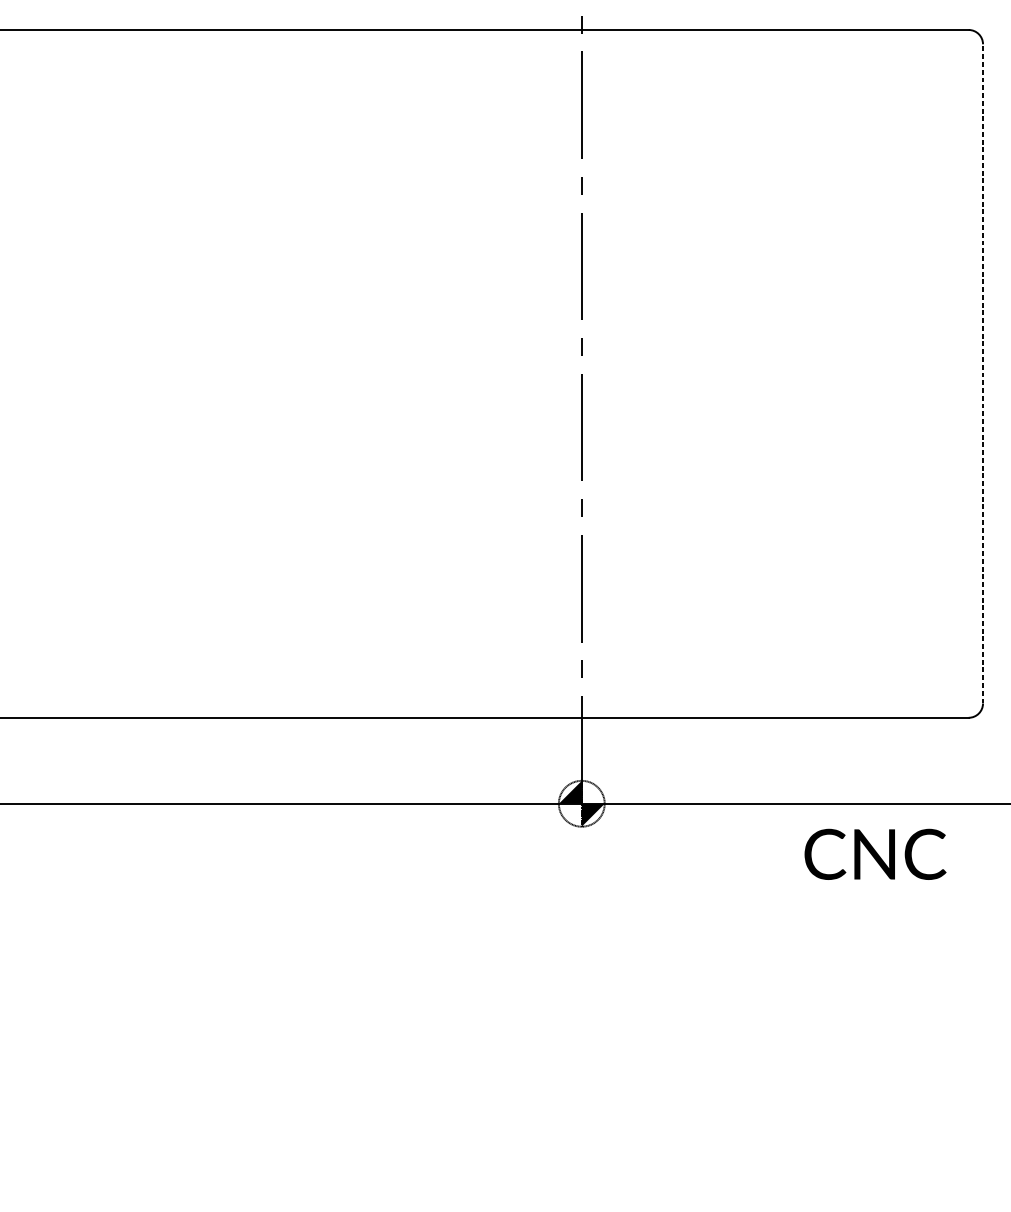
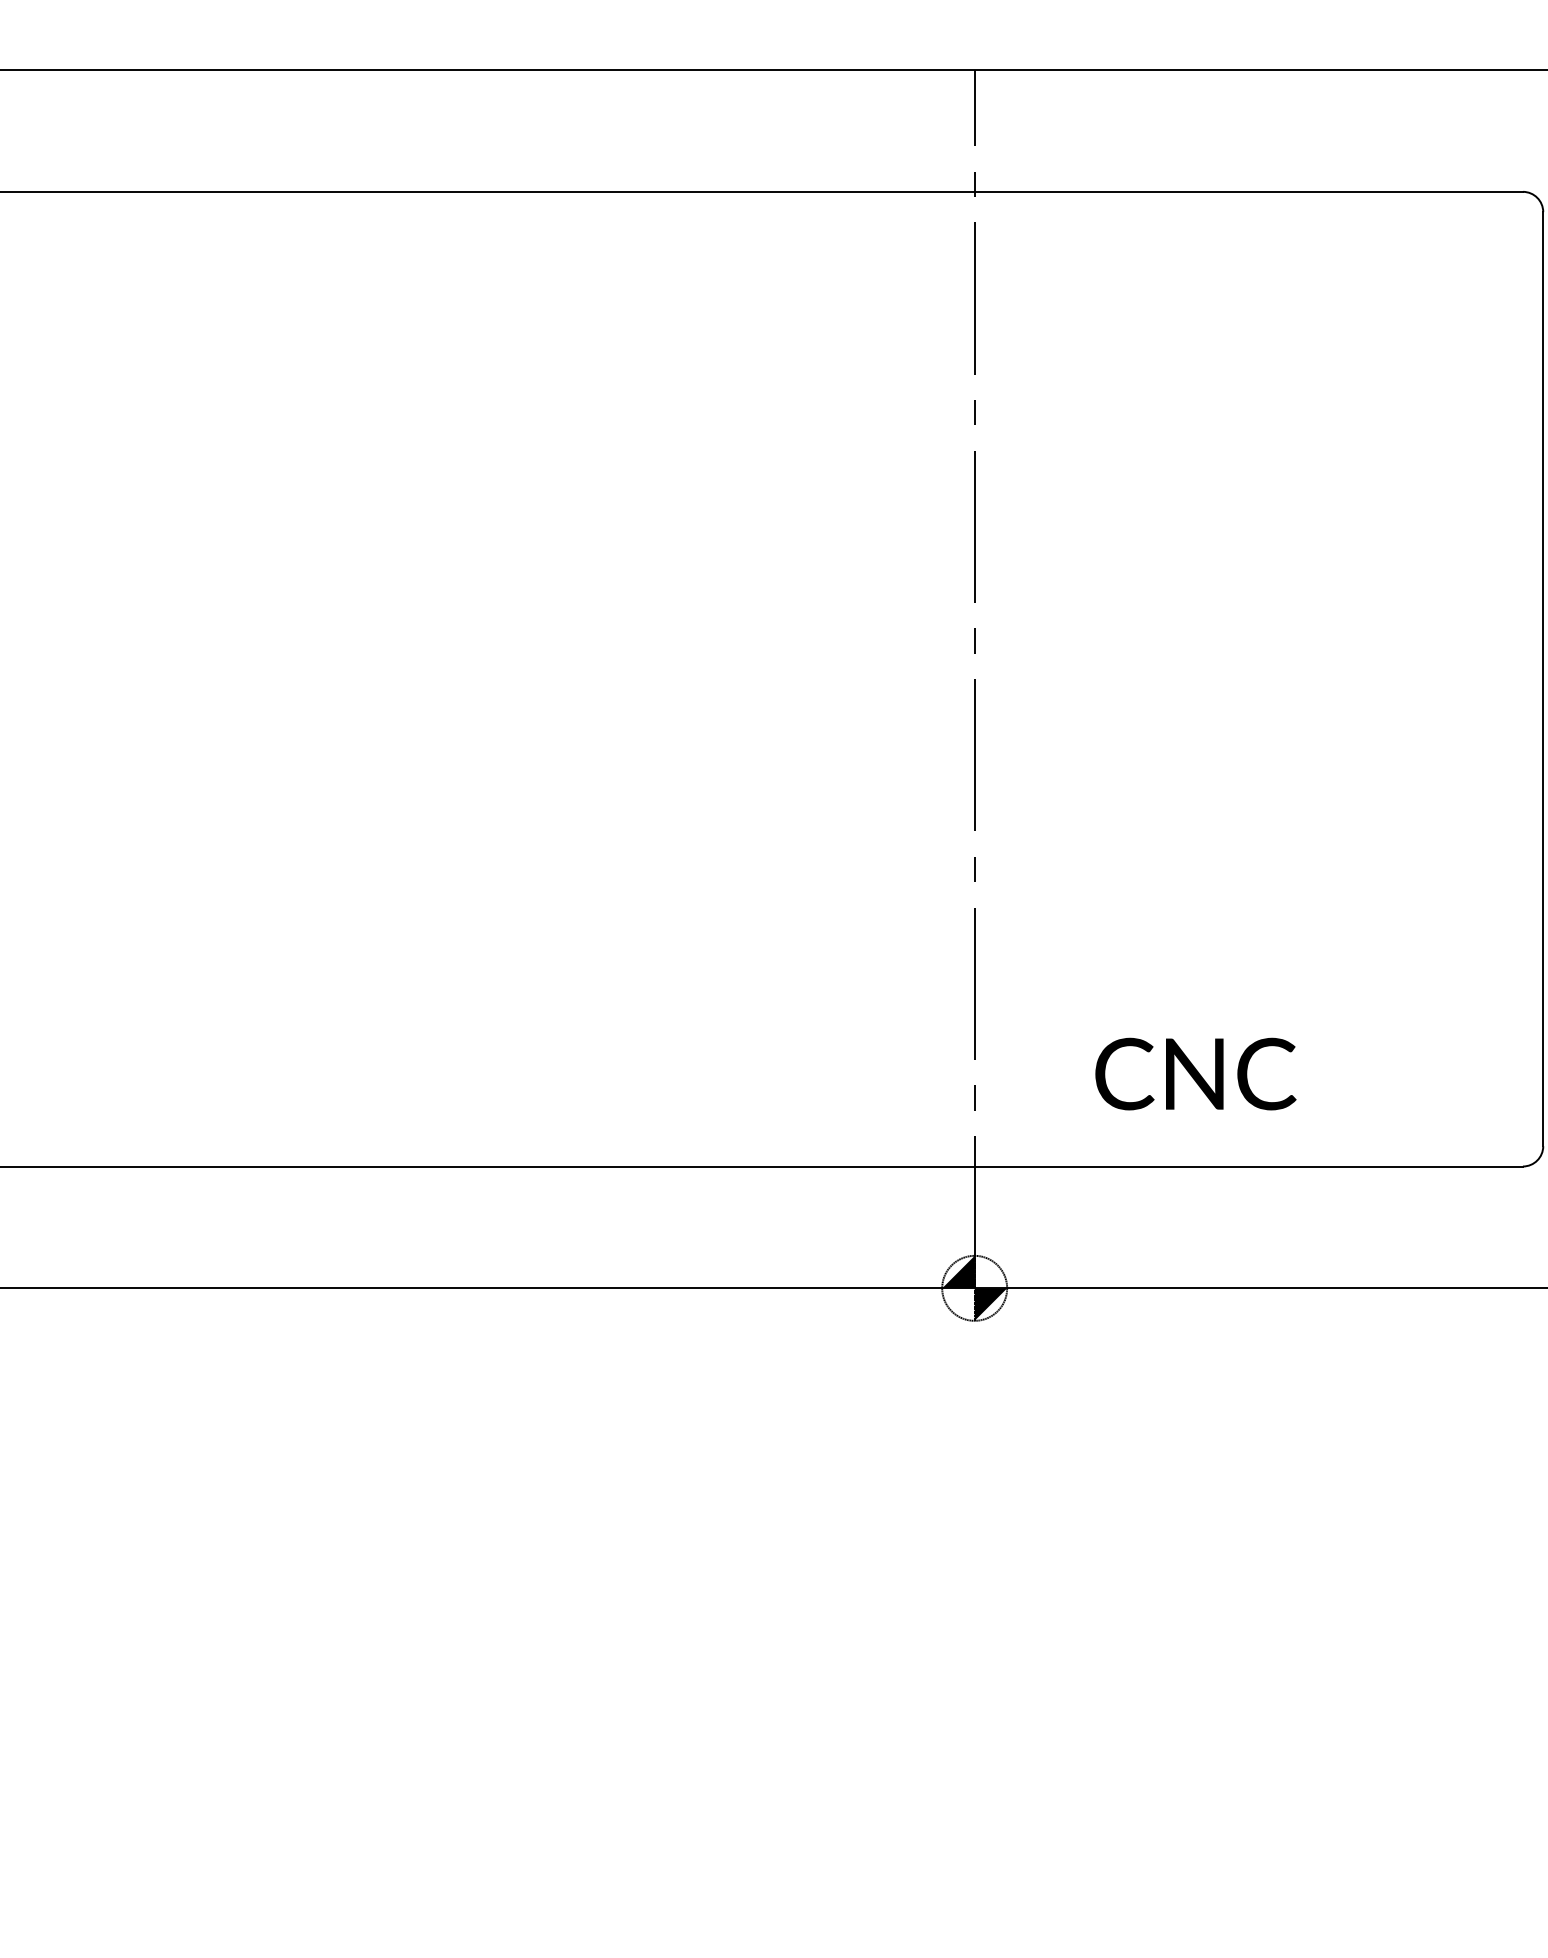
line: (983, 373) -> (1543, 678), dashed -> solid
text: (875, 853) -> (1195, 1073), moved

